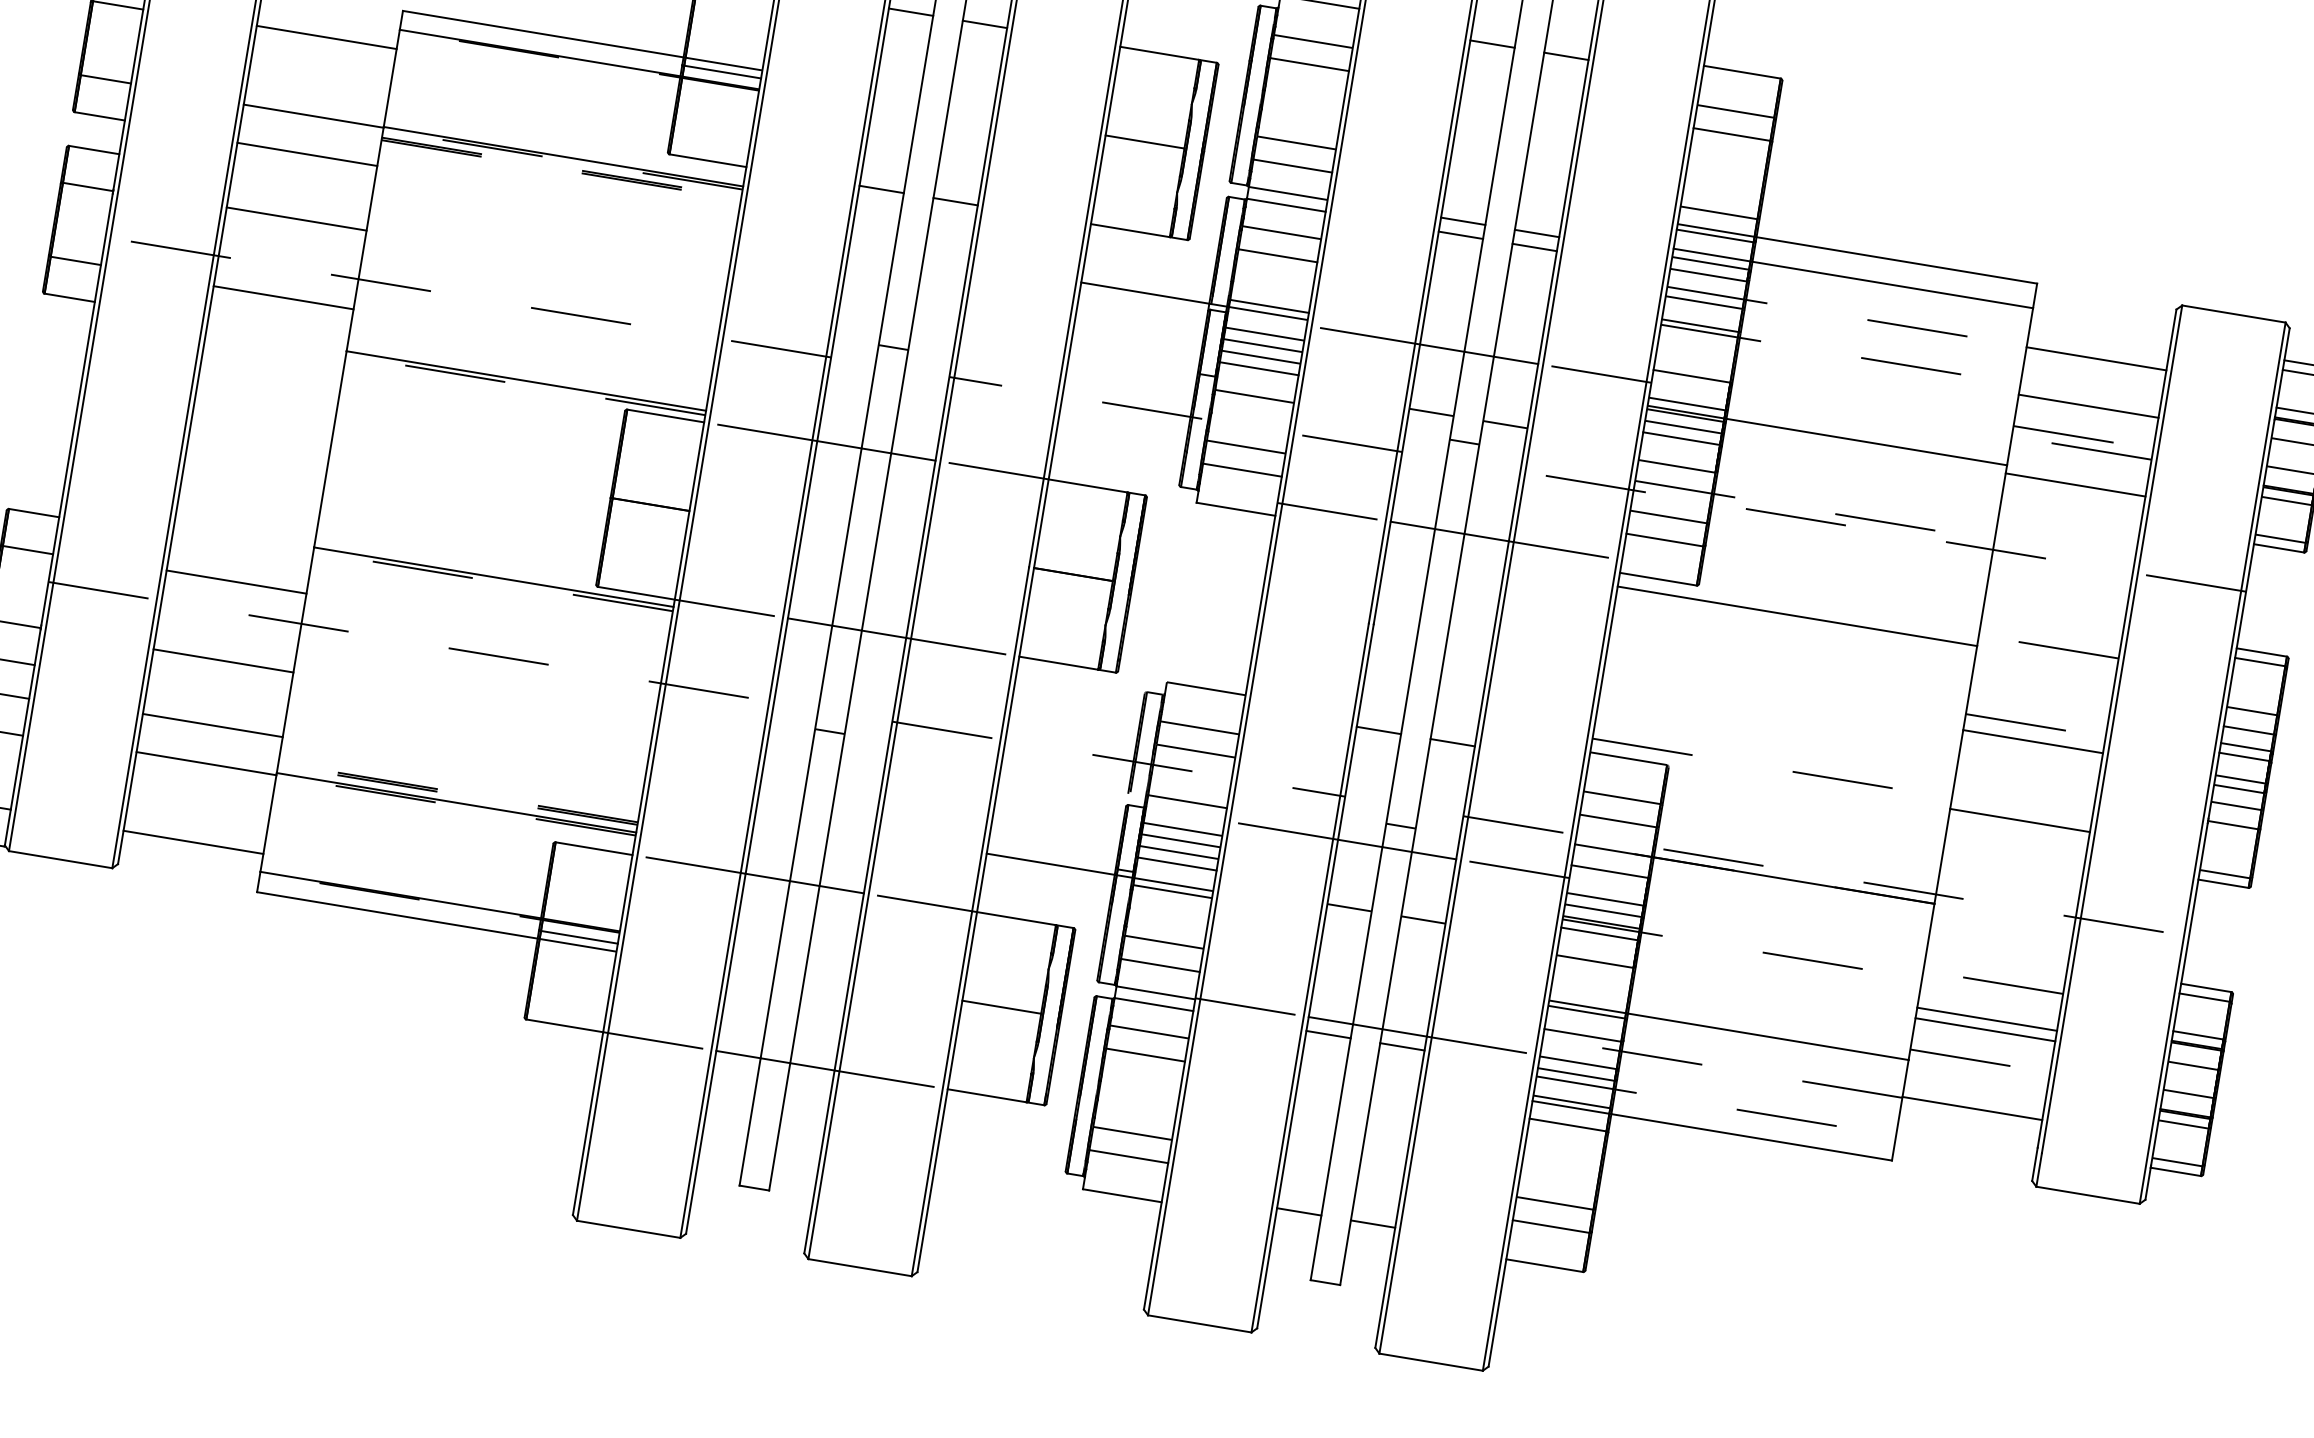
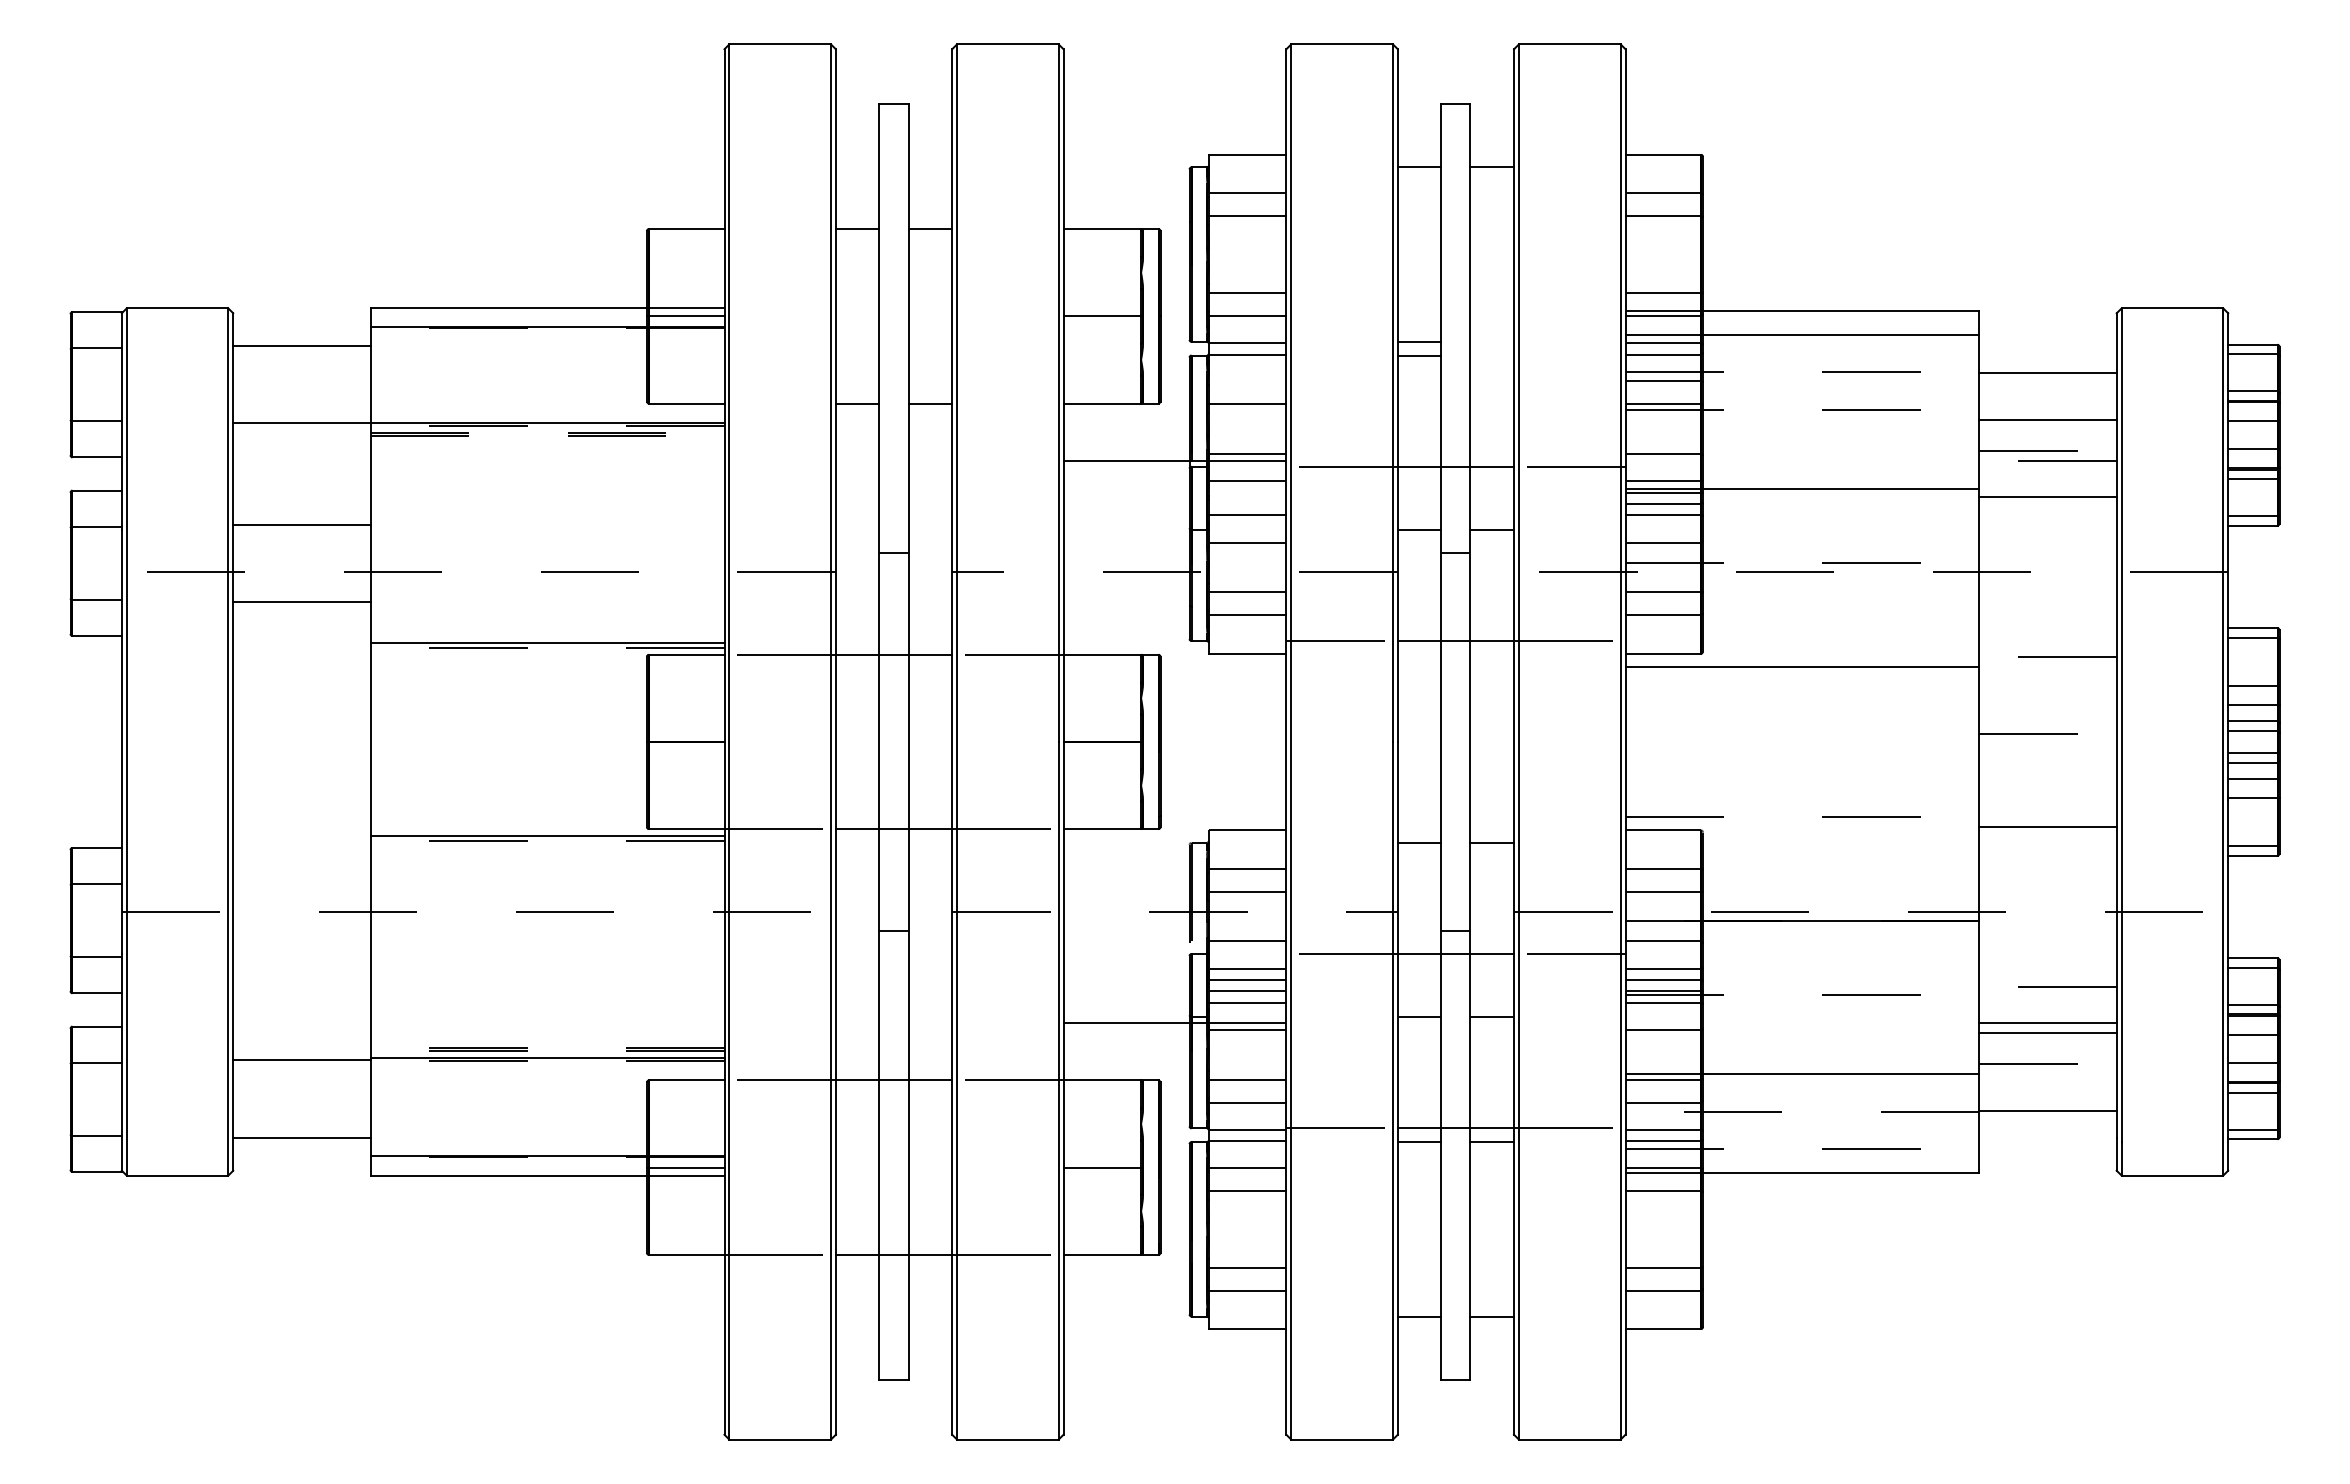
line: (306, 154) -> (301, 461), removed
line: (1281, 232) -> (1247, 381), removed
line: (1537, 233) -> (1492, 341), removed
line: (1534, 247) -> (1492, 355), removed
line: (1262, 345) -> (1247, 492), removed
line: (1260, 357) -> (1247, 504), removed
line: (236, 581) -> (301, 881), removed
line: (222, 660) -> (301, 959), removed
line: (212, 724) -> (301, 1022), removed
line: (2032, 741) -> (2047, 749), removed

